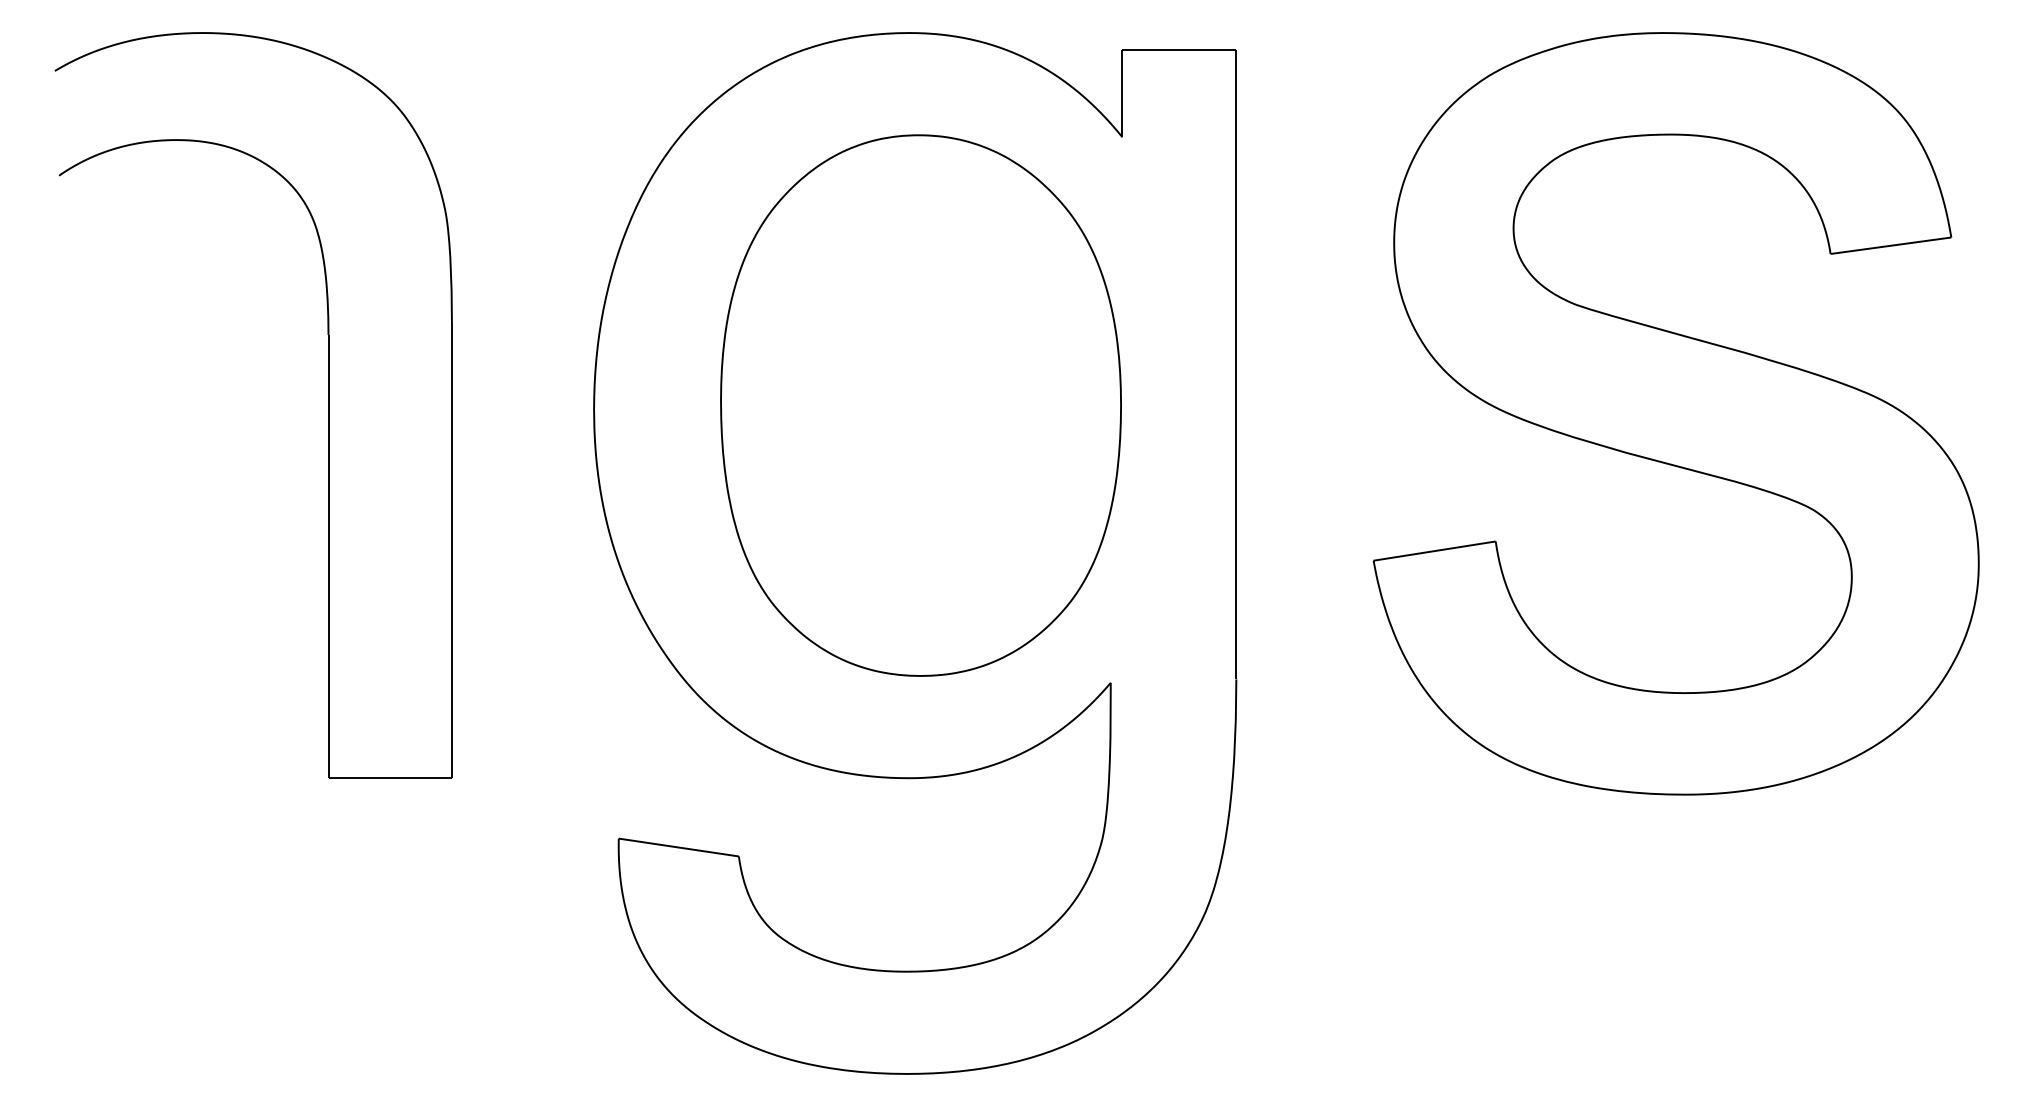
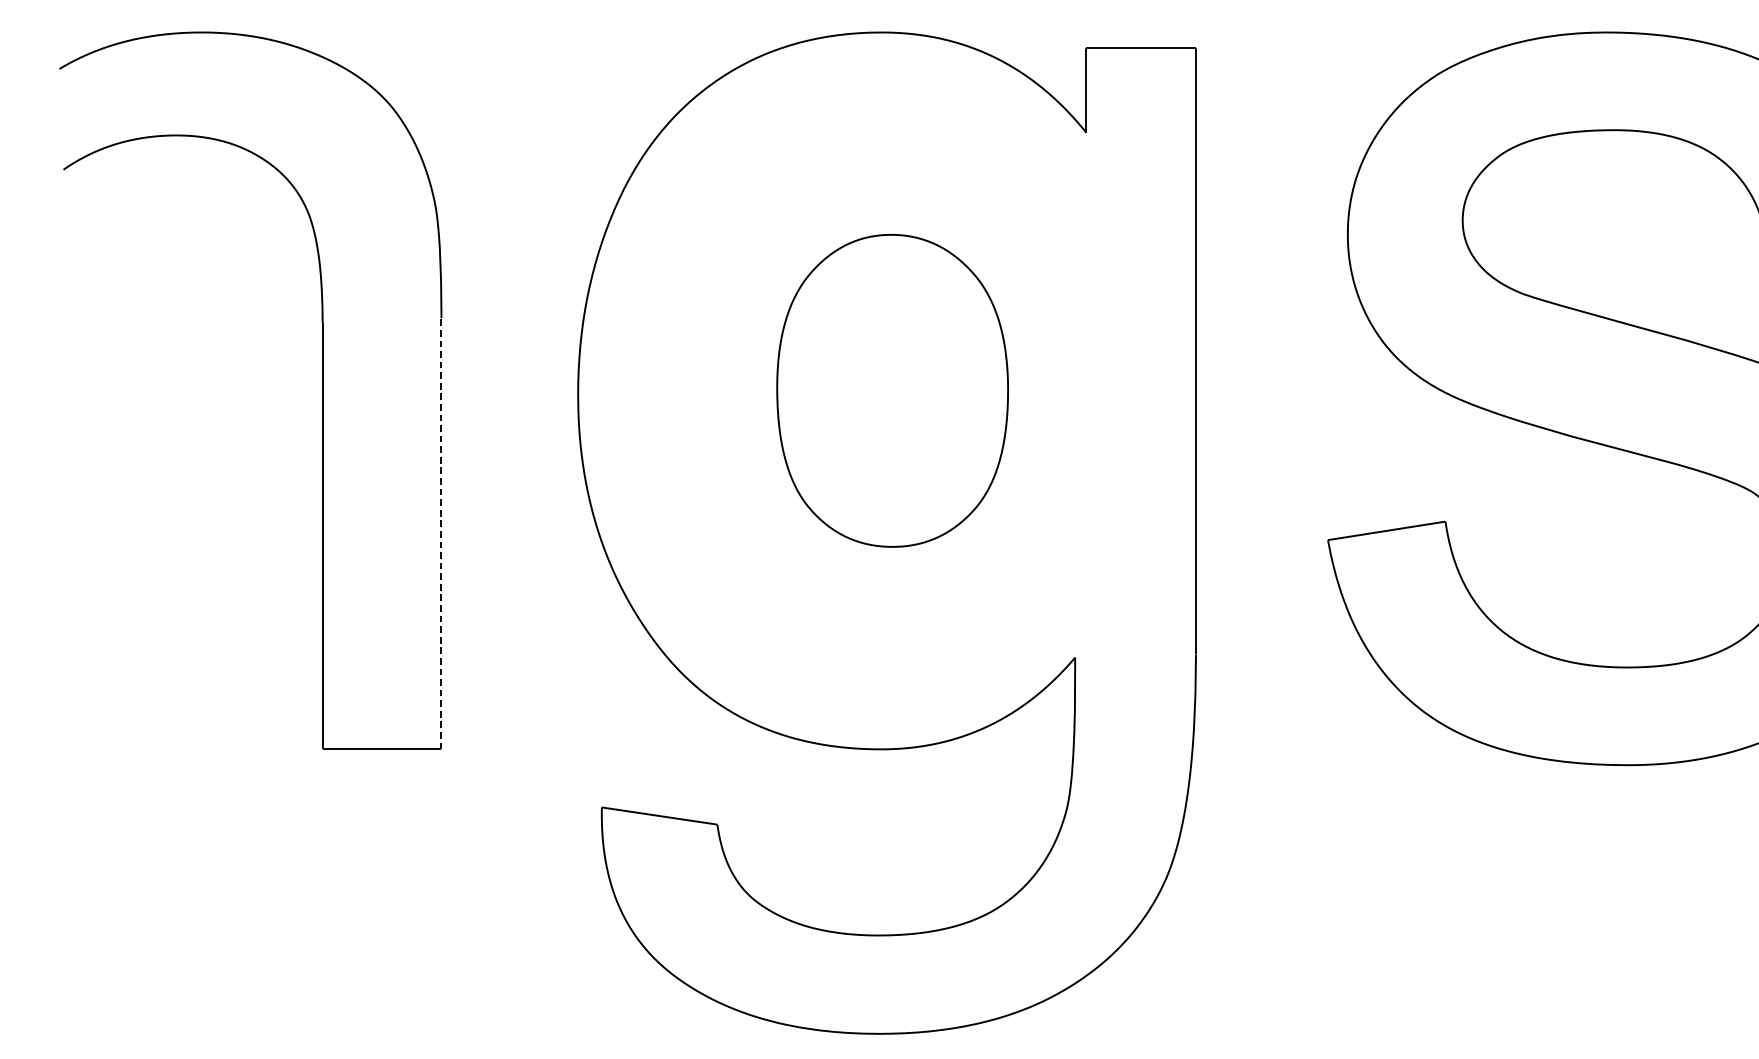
part: (920, 405) -> (892, 390), size x0.6
line: (452, 553) -> (441, 533), solid -> dashed

